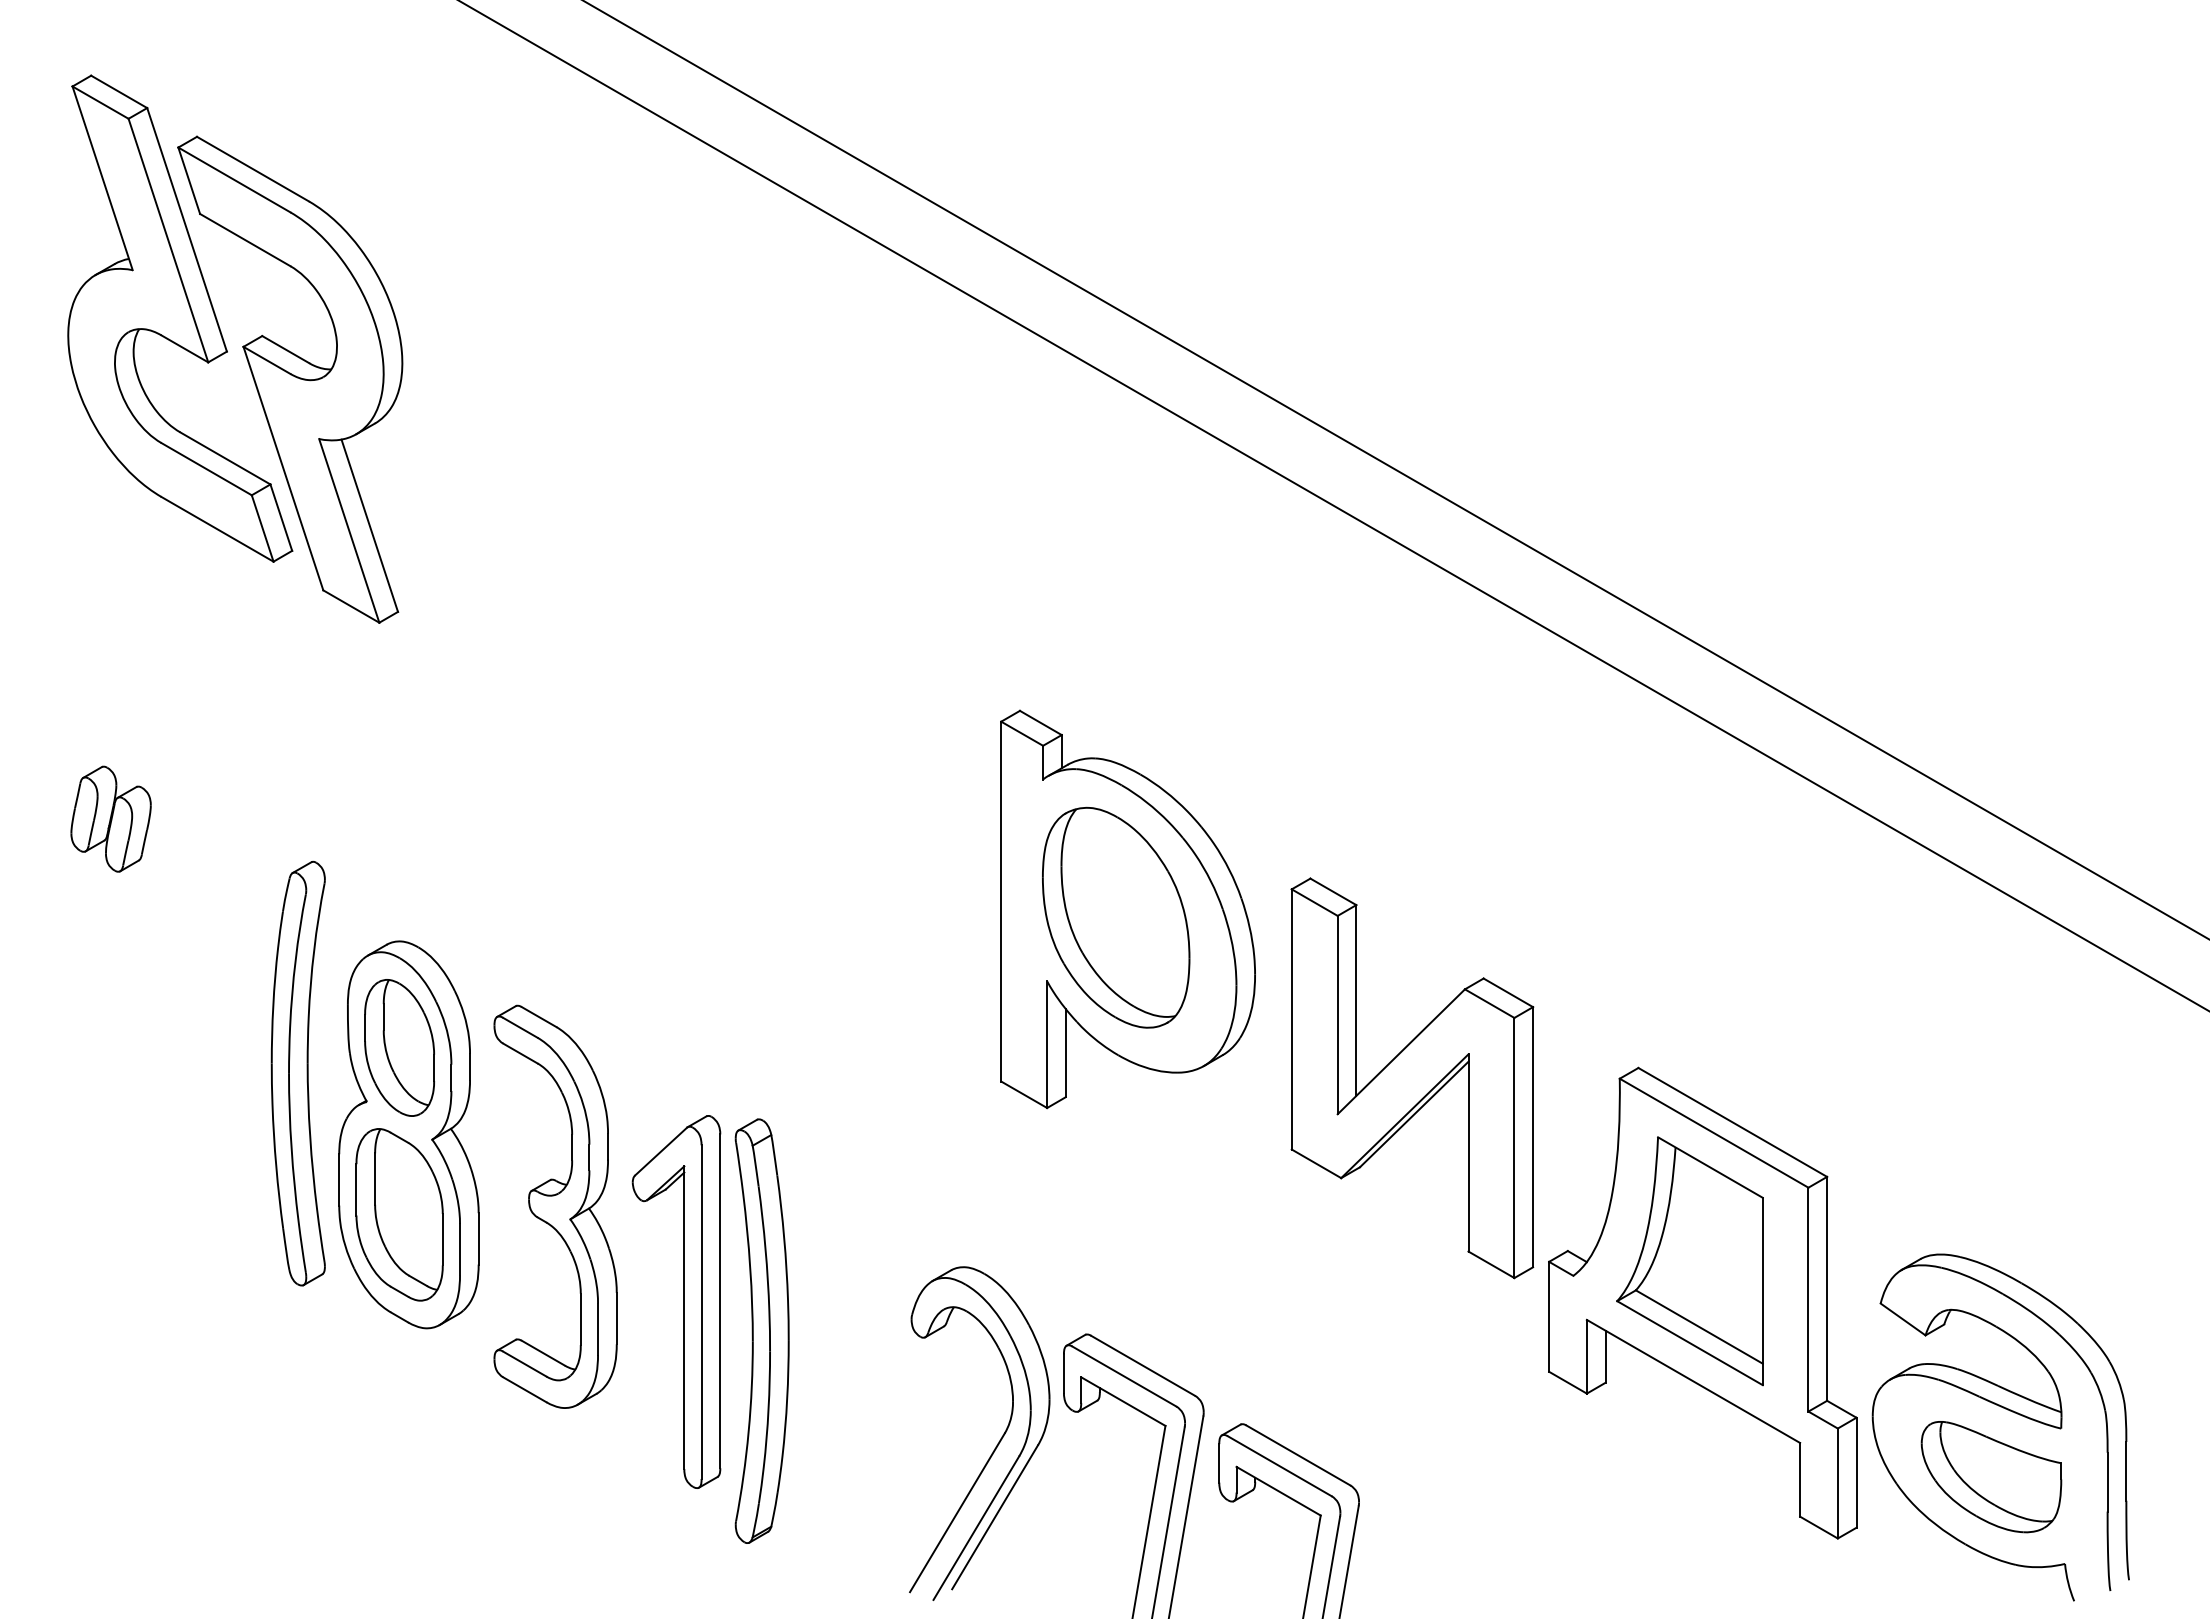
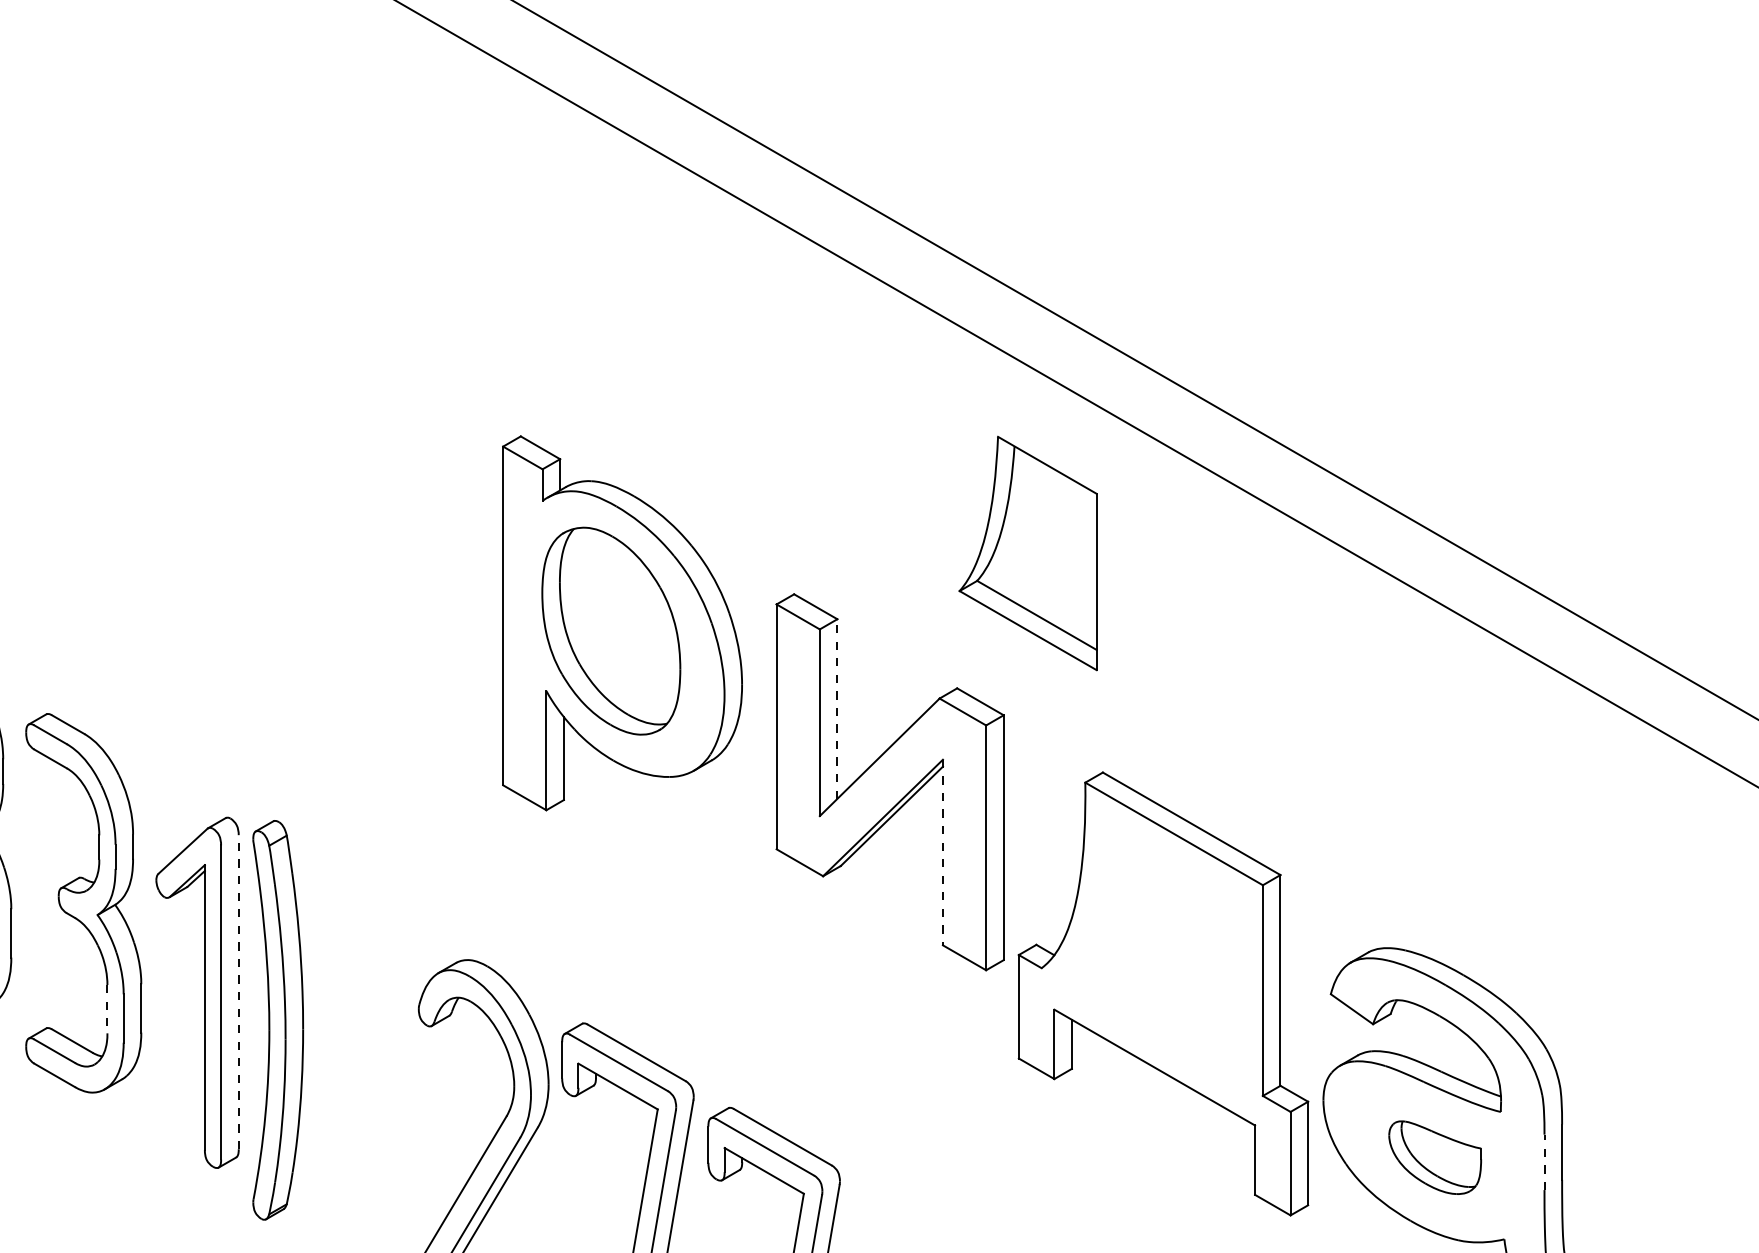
line: (1356, 1000) -> (837, 709), solid -> dashed
line: (1468, 1152) -> (942, 852), solid -> dashed
part: (1689, 1261) -> (1027, 553), moved
line: (720, 1301) -> (238, 992), solid -> dashed
line: (580, 1319) -> (107, 1009), solid -> dashed
part: (1991, 1477) -> (1435, 1157), size x0.7
line: (2107, 1481) -> (1544, 1161), solid -> dashed

